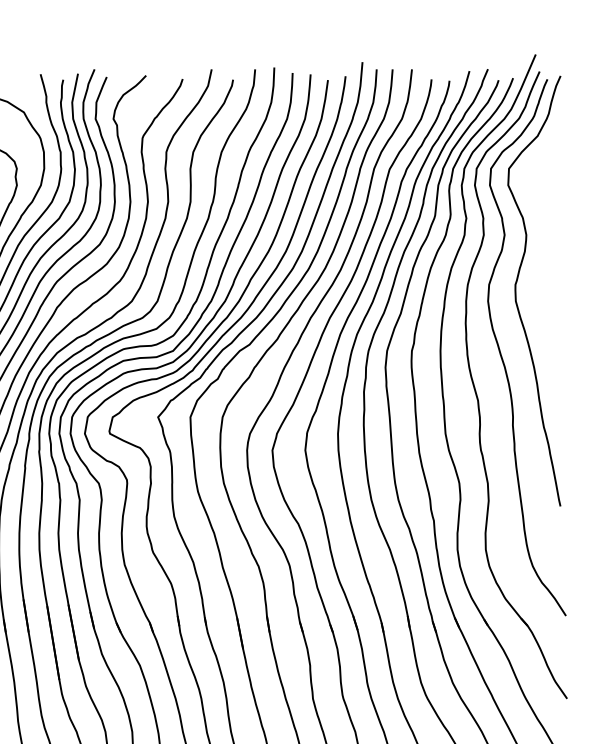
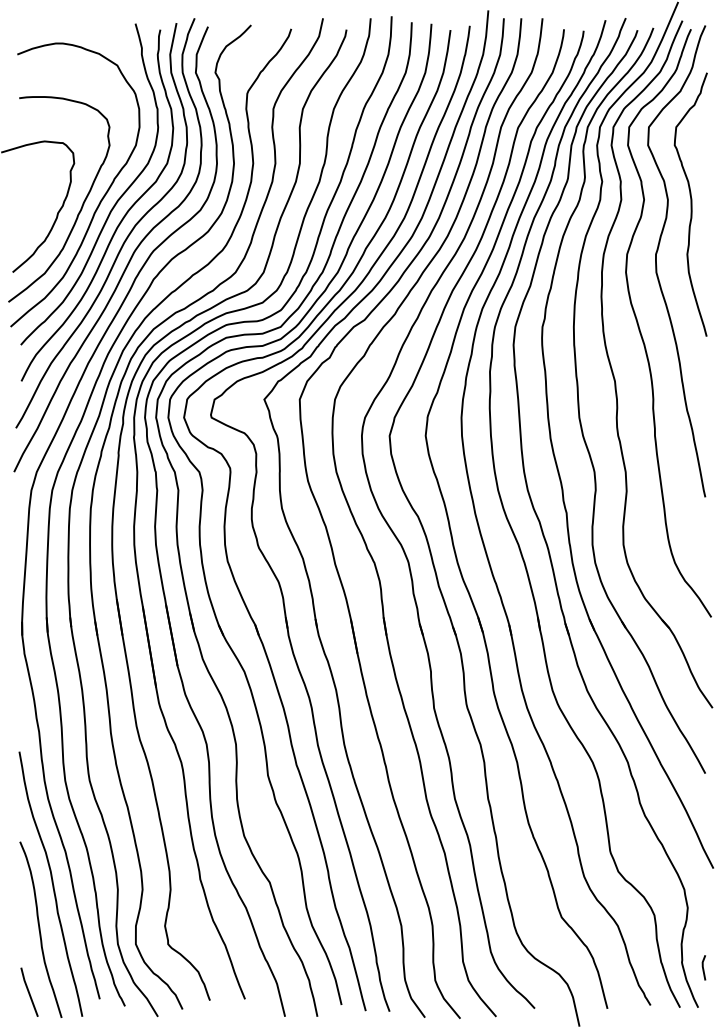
curve: (546, 239) -> (690, 204), added

